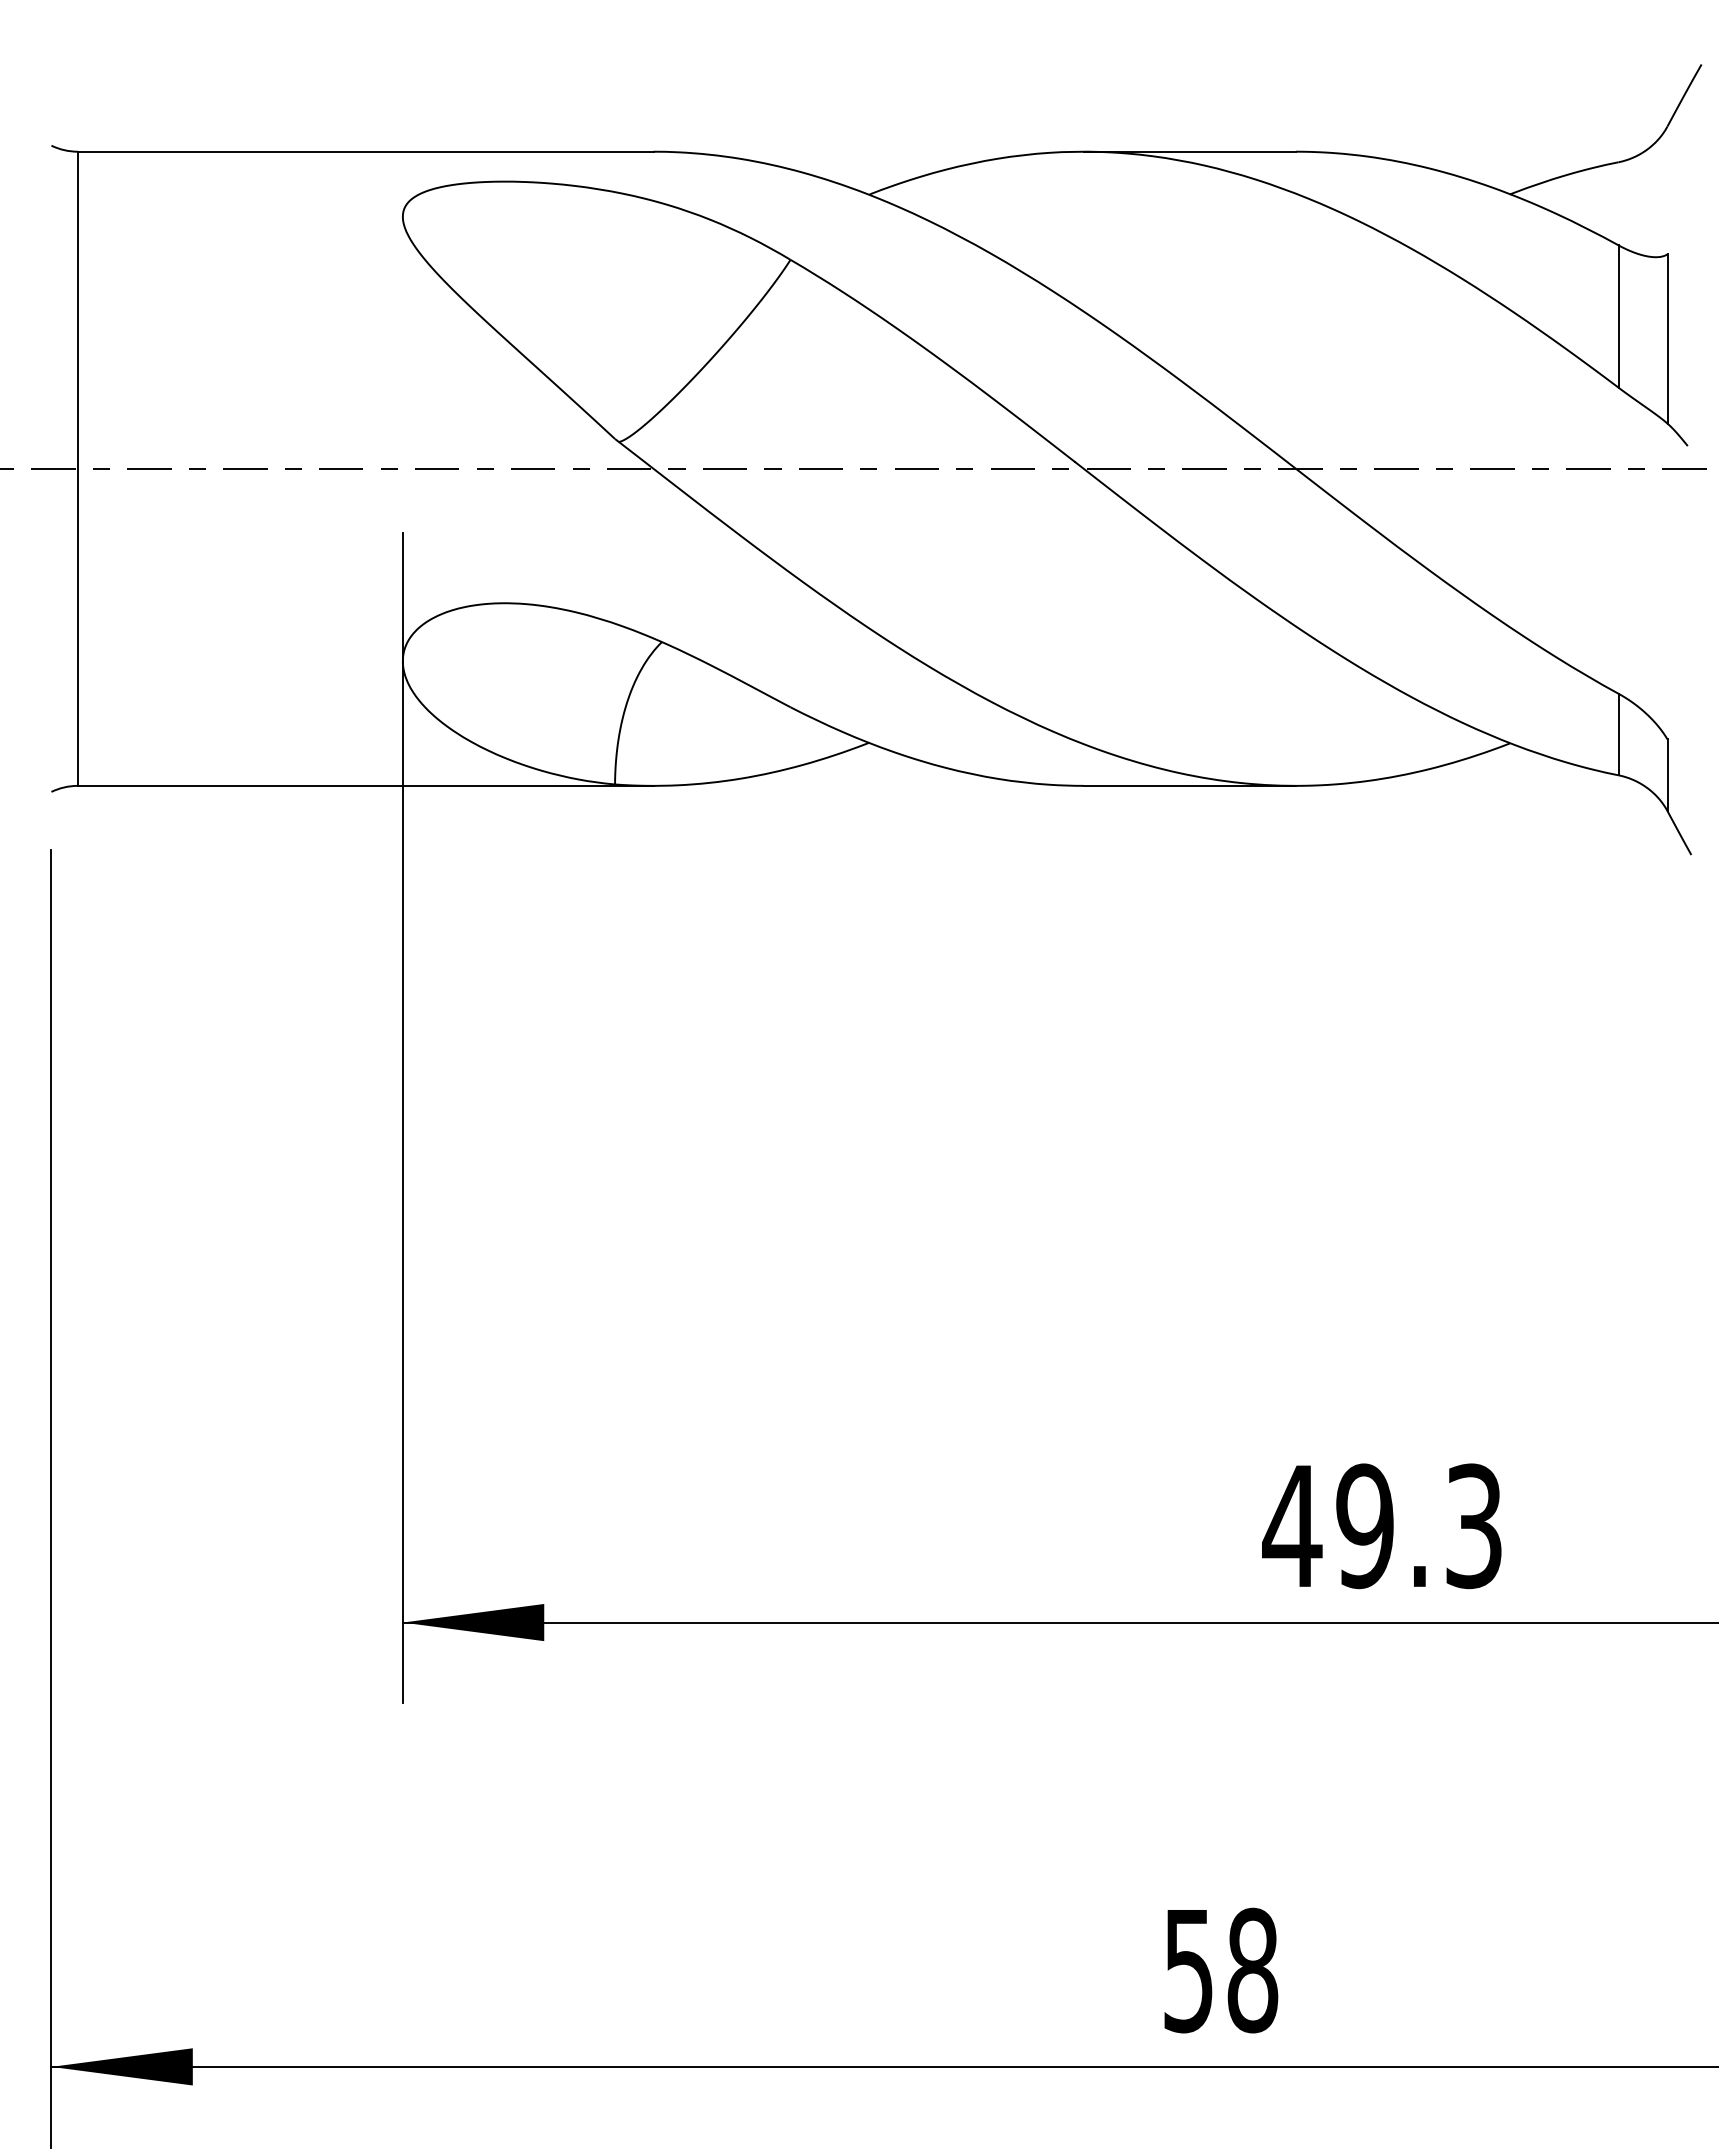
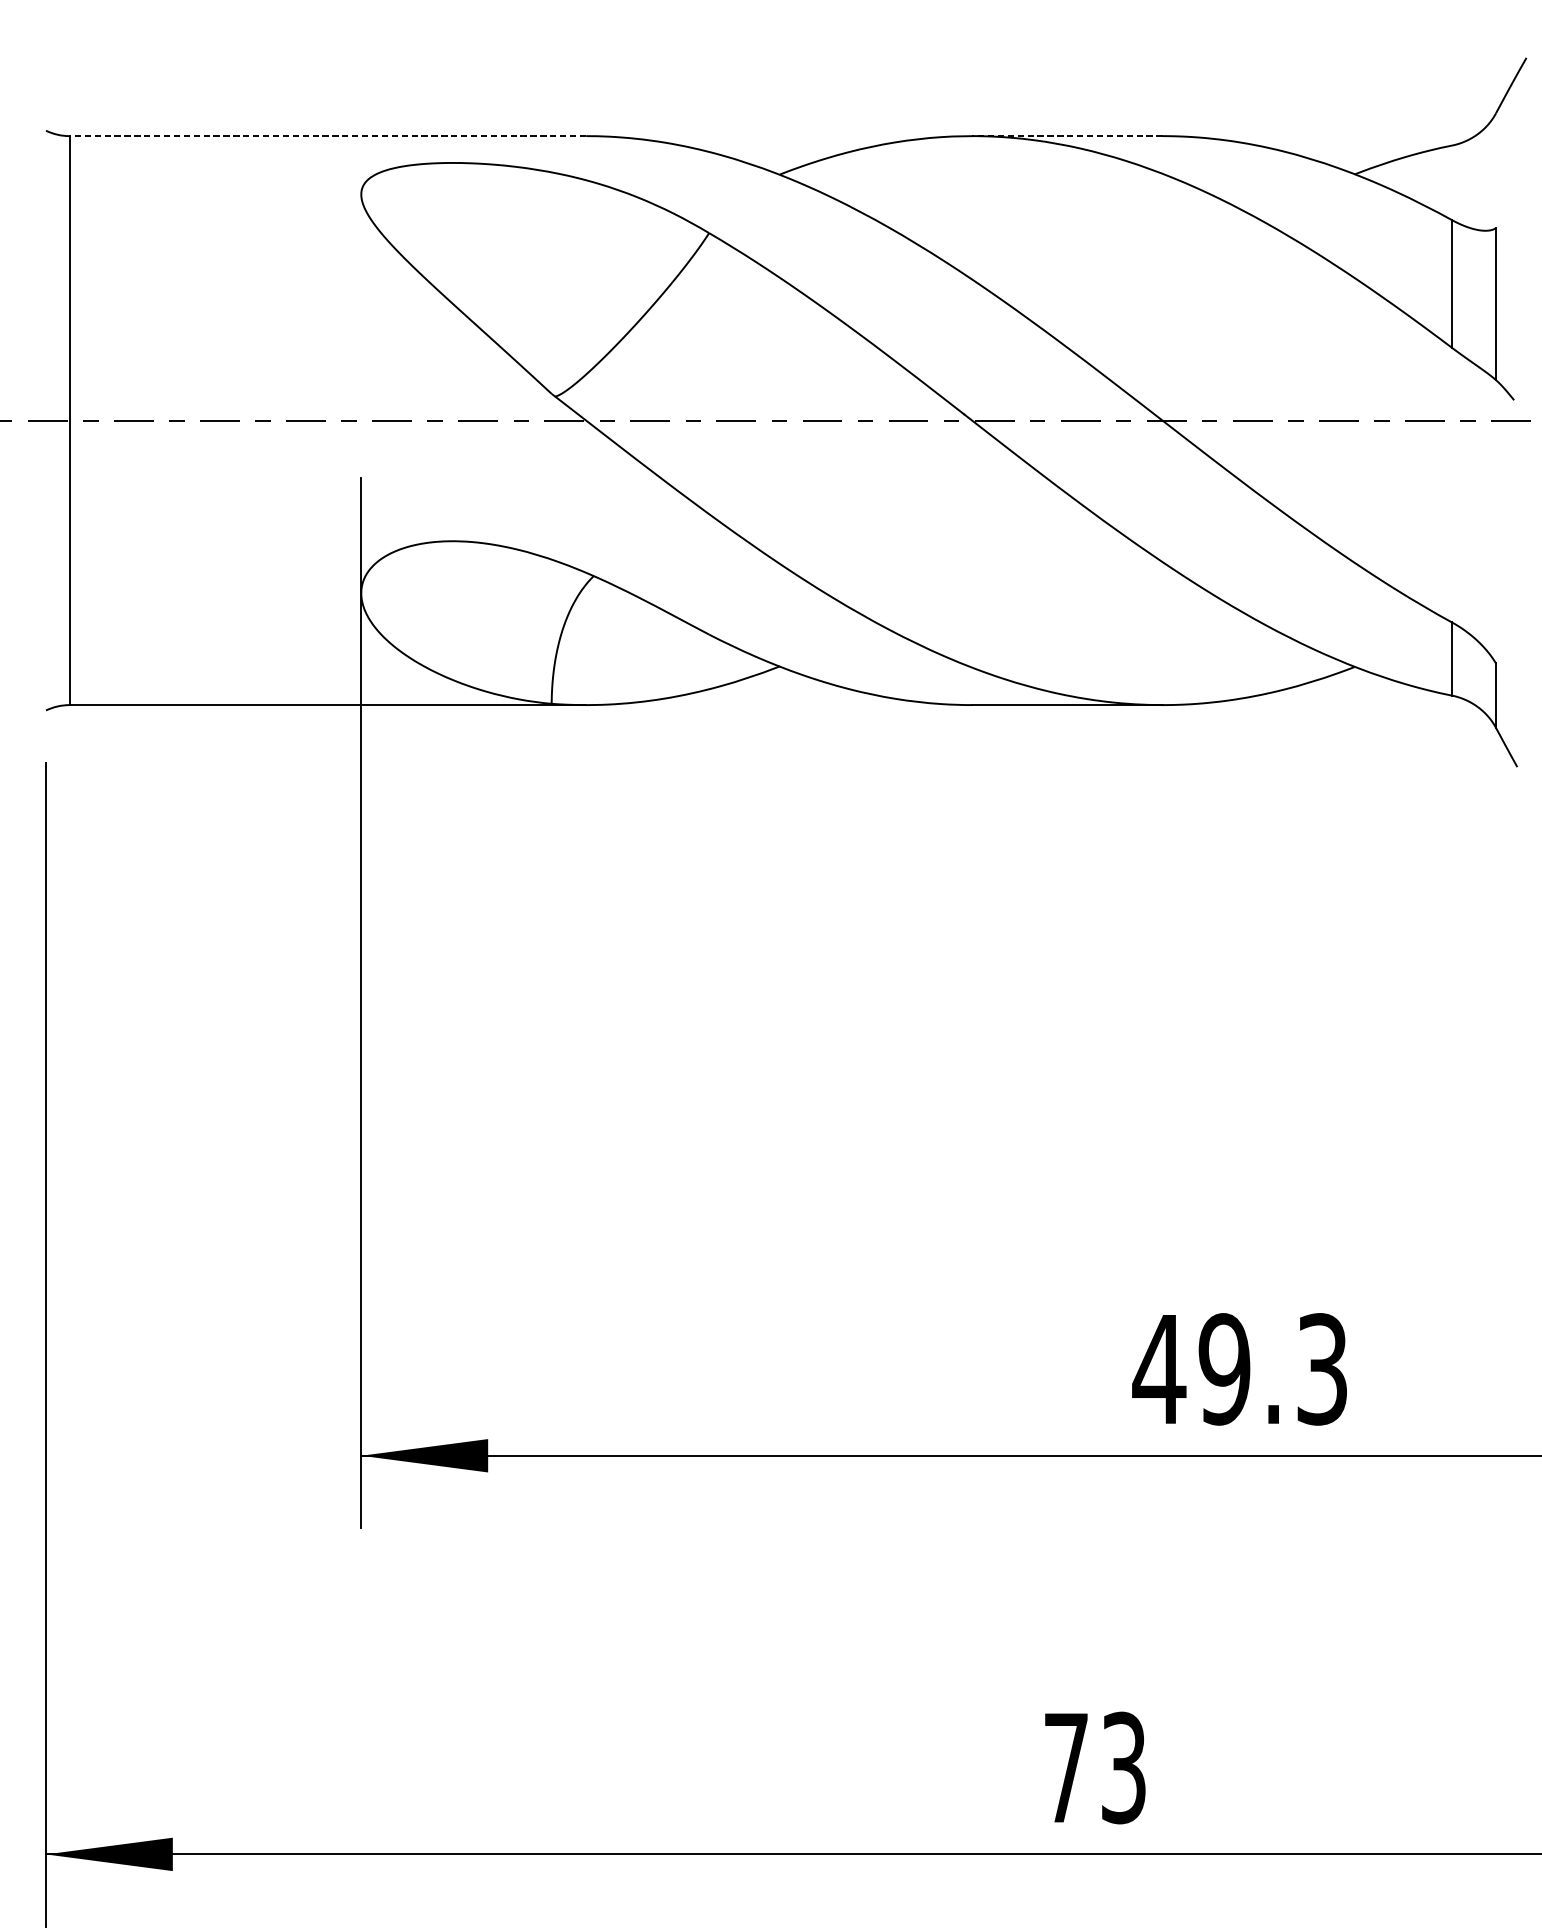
line: (365, 151) -> (327, 135), solid -> dashed
line: (1189, 151) -> (1067, 135), solid -> dashed
text: (1221, 1970) -> (1095, 1767), 58 -> 73

